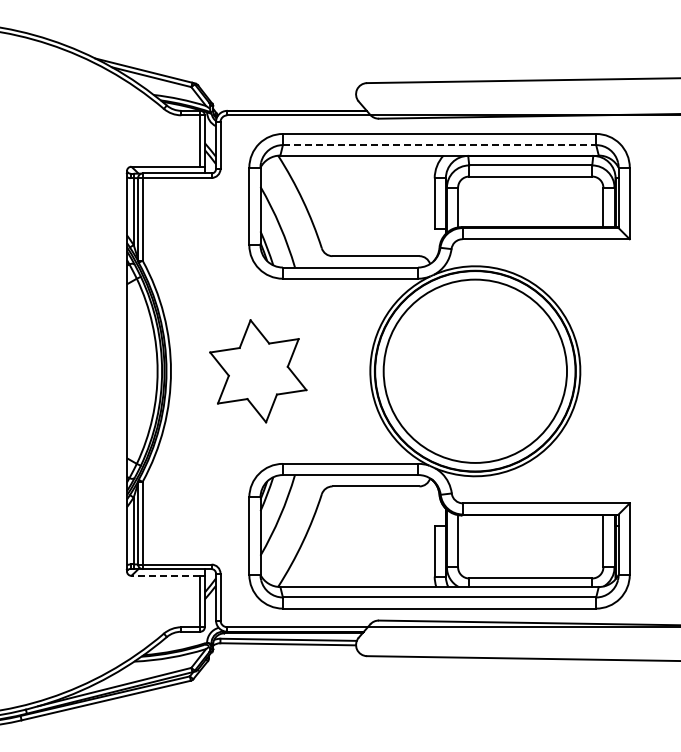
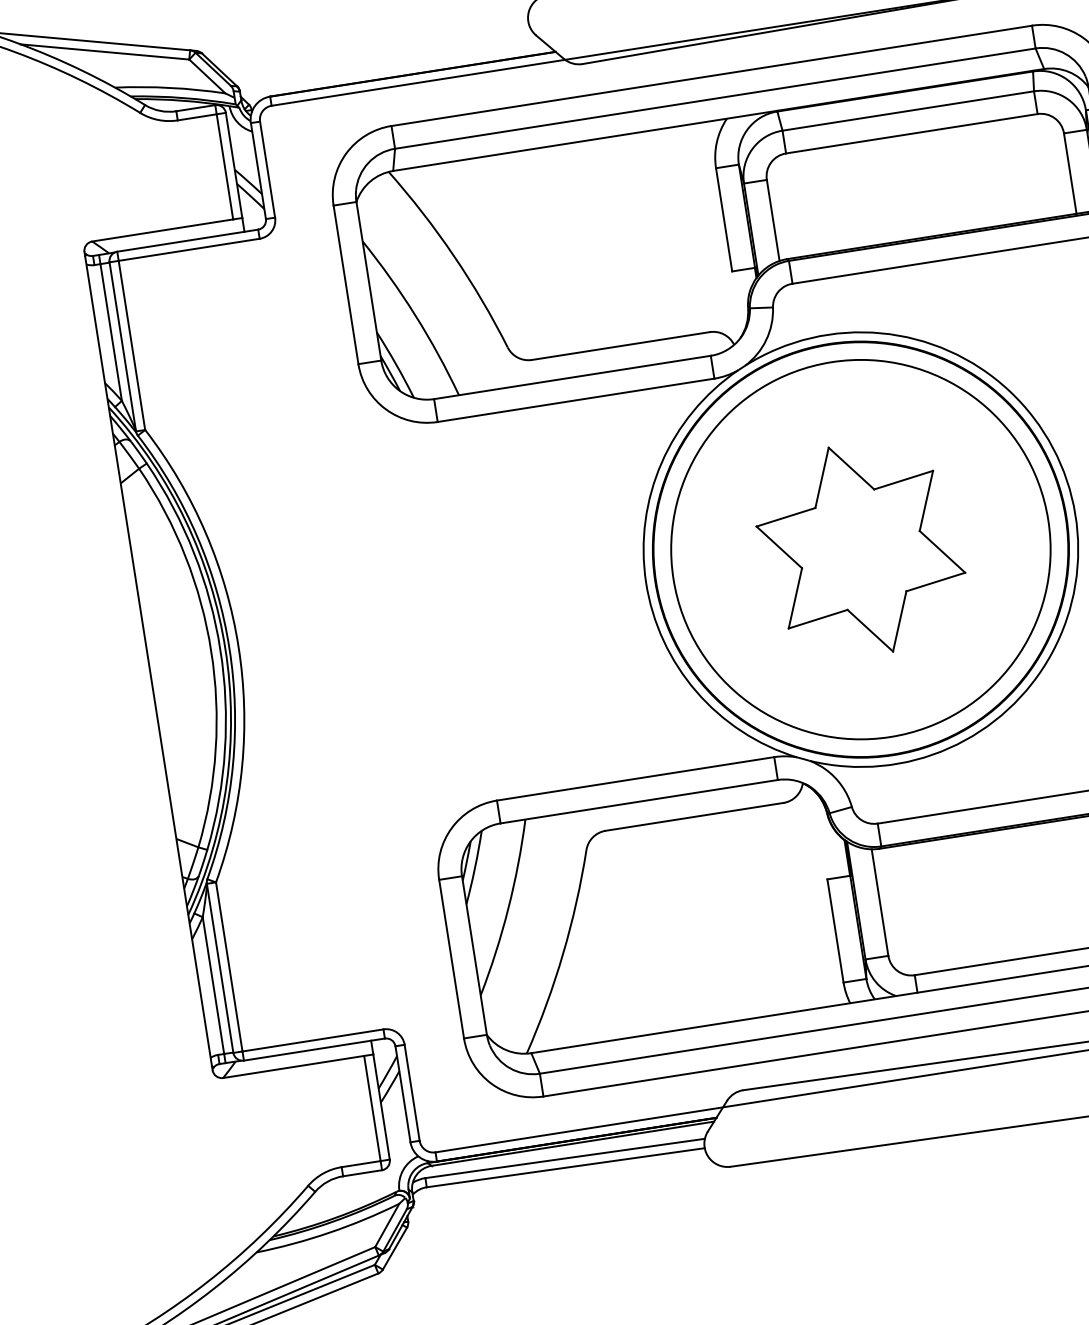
line: (439, 145) -> (715, 99), dashed -> solid
part: (258, 371) -> (861, 550), moved
line: (165, 575) -> (292, 1066), dashed -> solid

